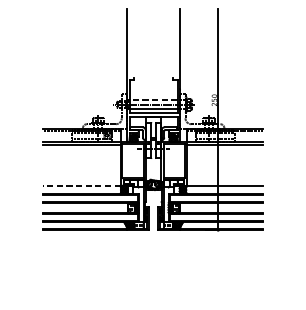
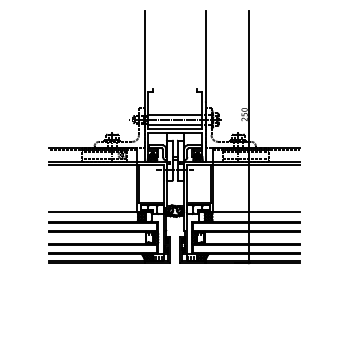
line: (153, 100) -> (174, 114), dashed -> solid
line: (81, 186) -> (92, 212), dashed -> solid

